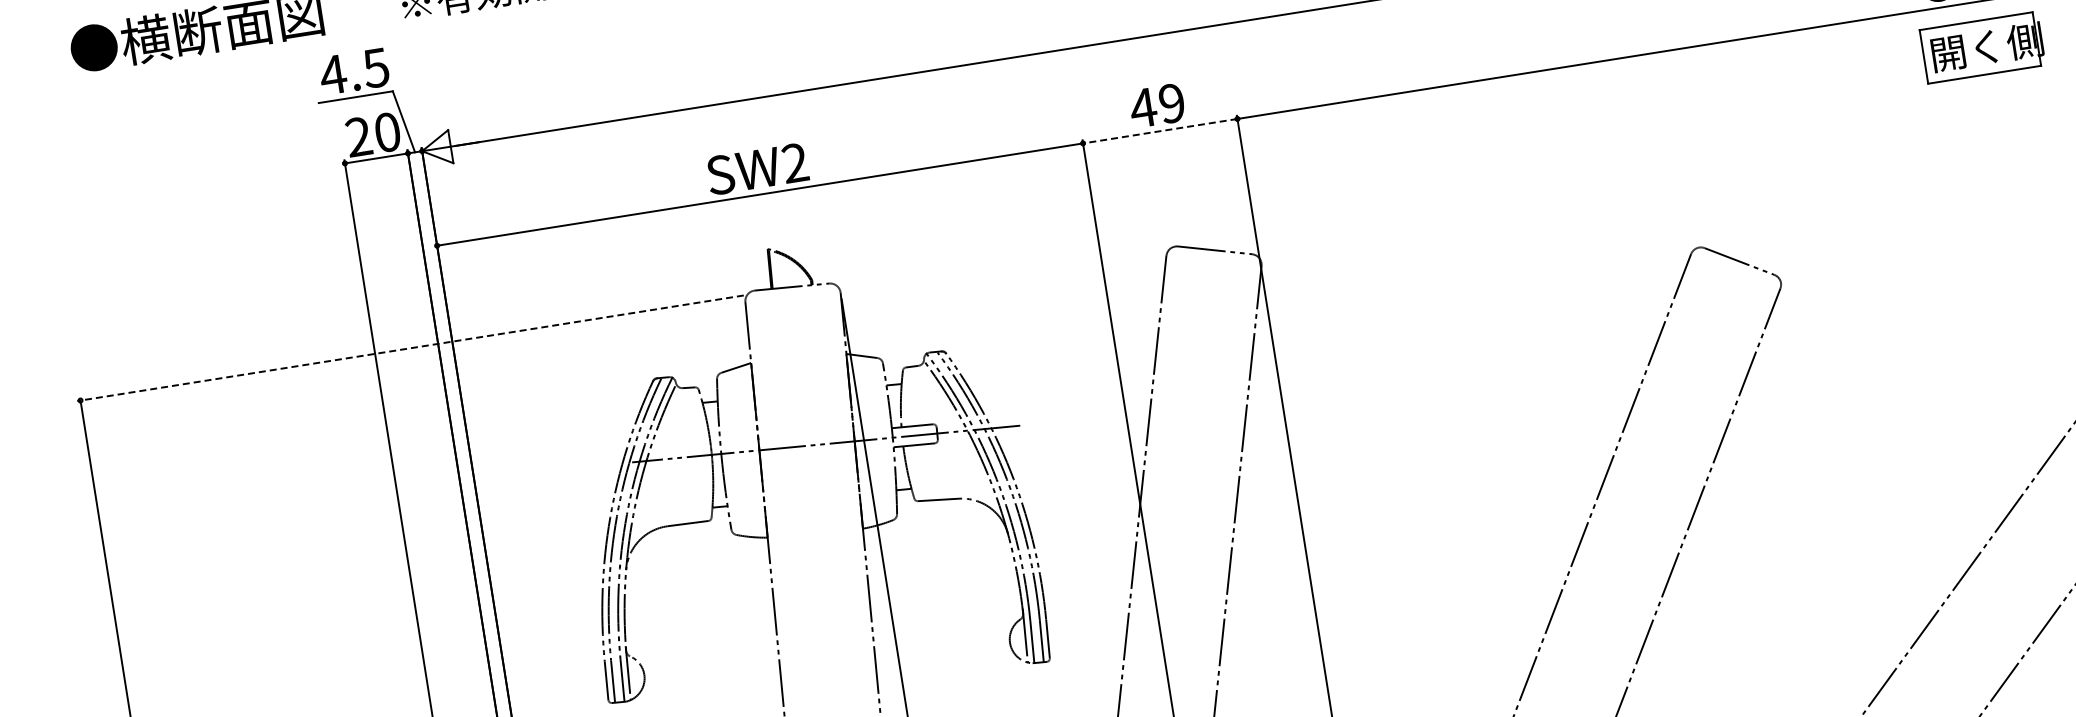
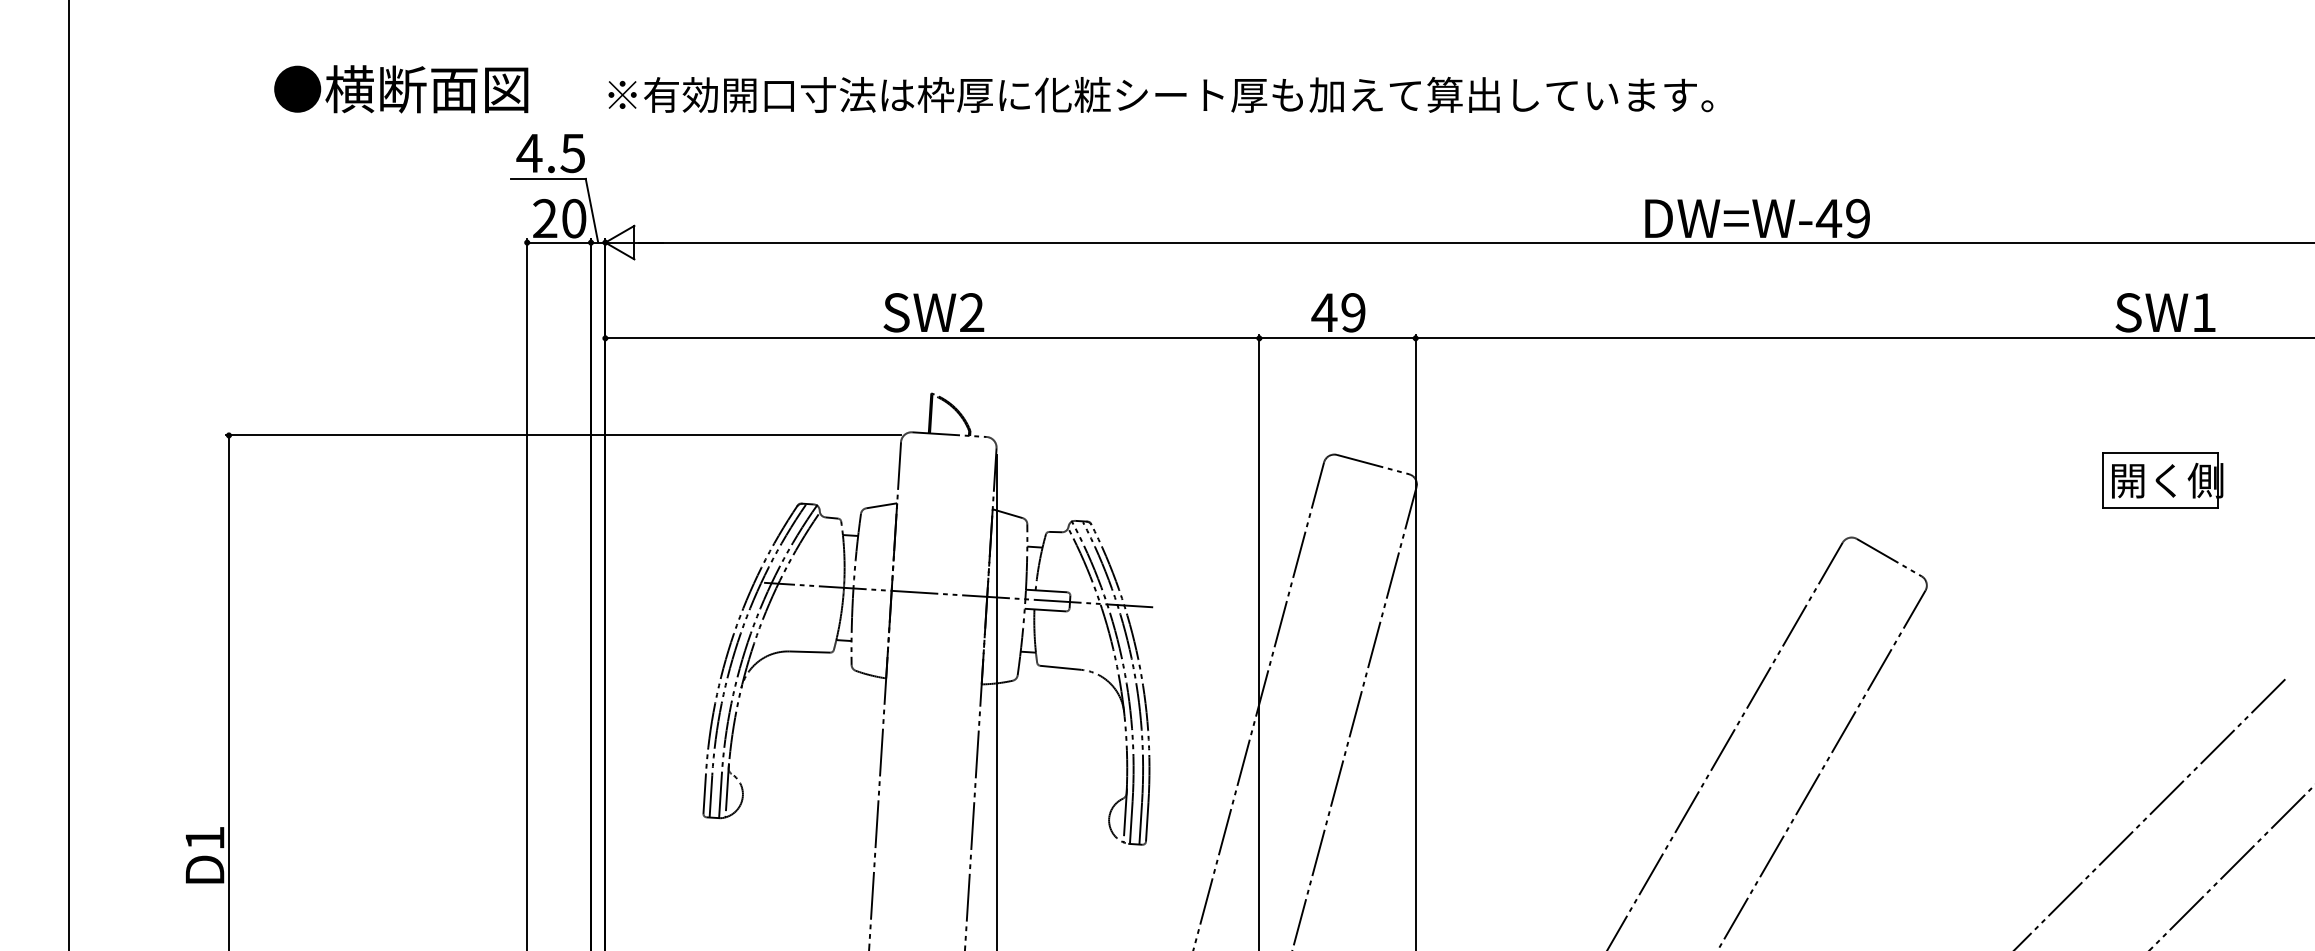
part: (1982, 47) -> (2162, 480), moved
line: (1160, 131) -> (1337, 338), dashed -> solid
line: (409, 348) -> (562, 435), dashed -> solid

